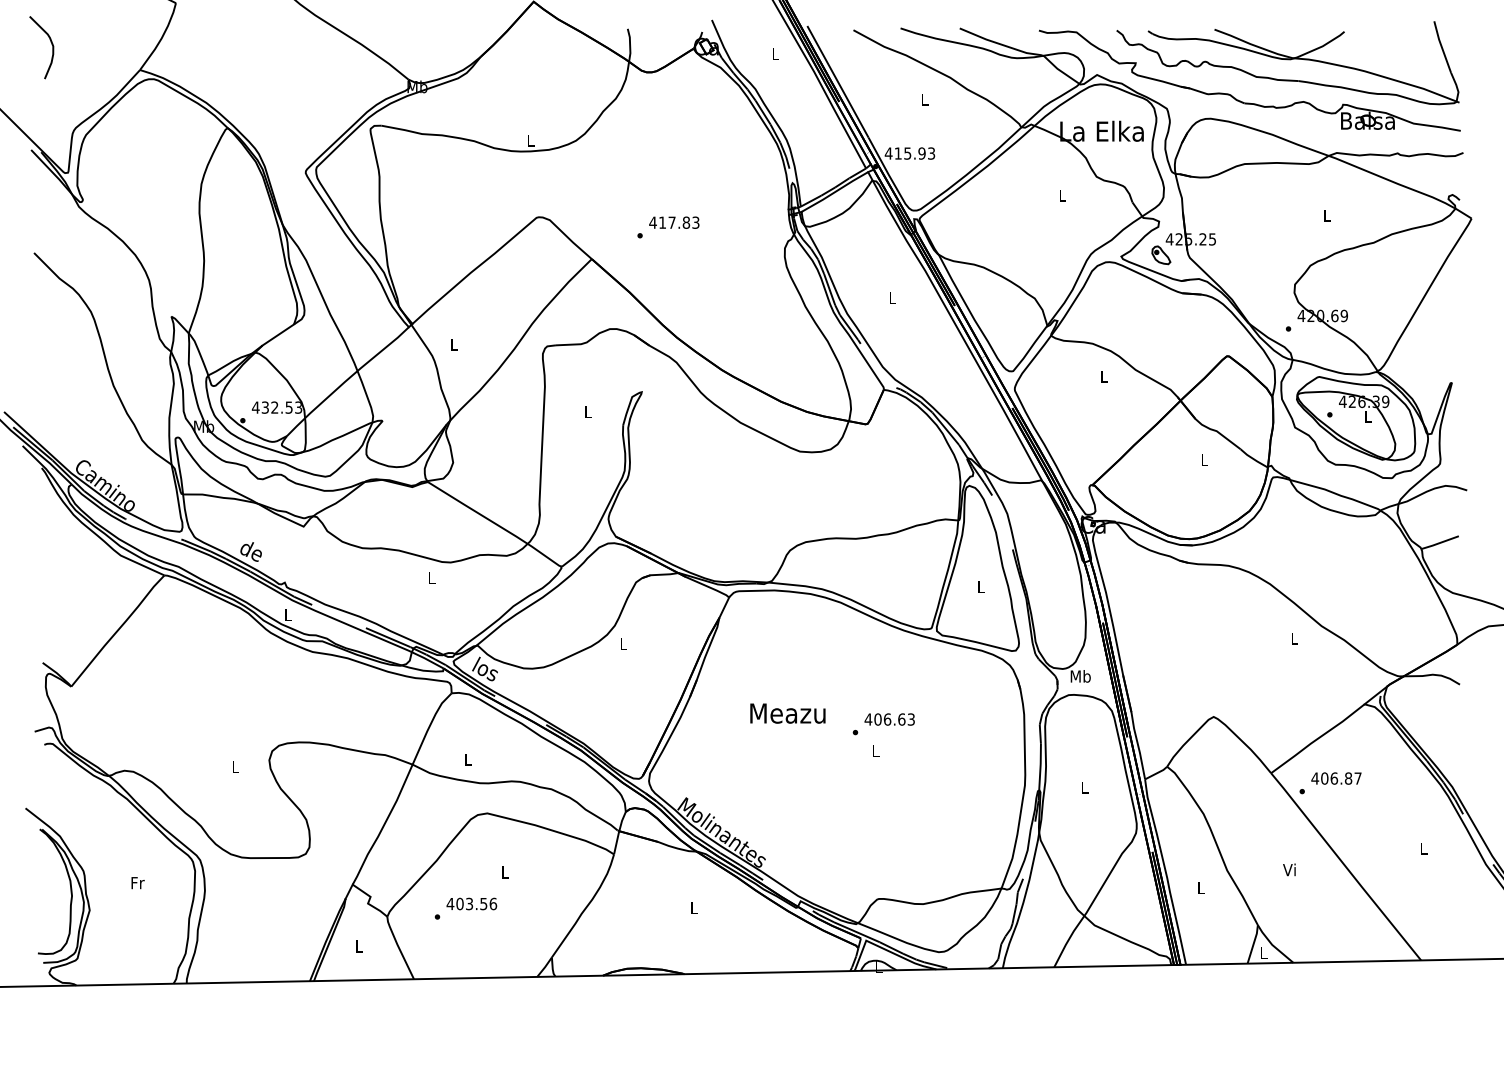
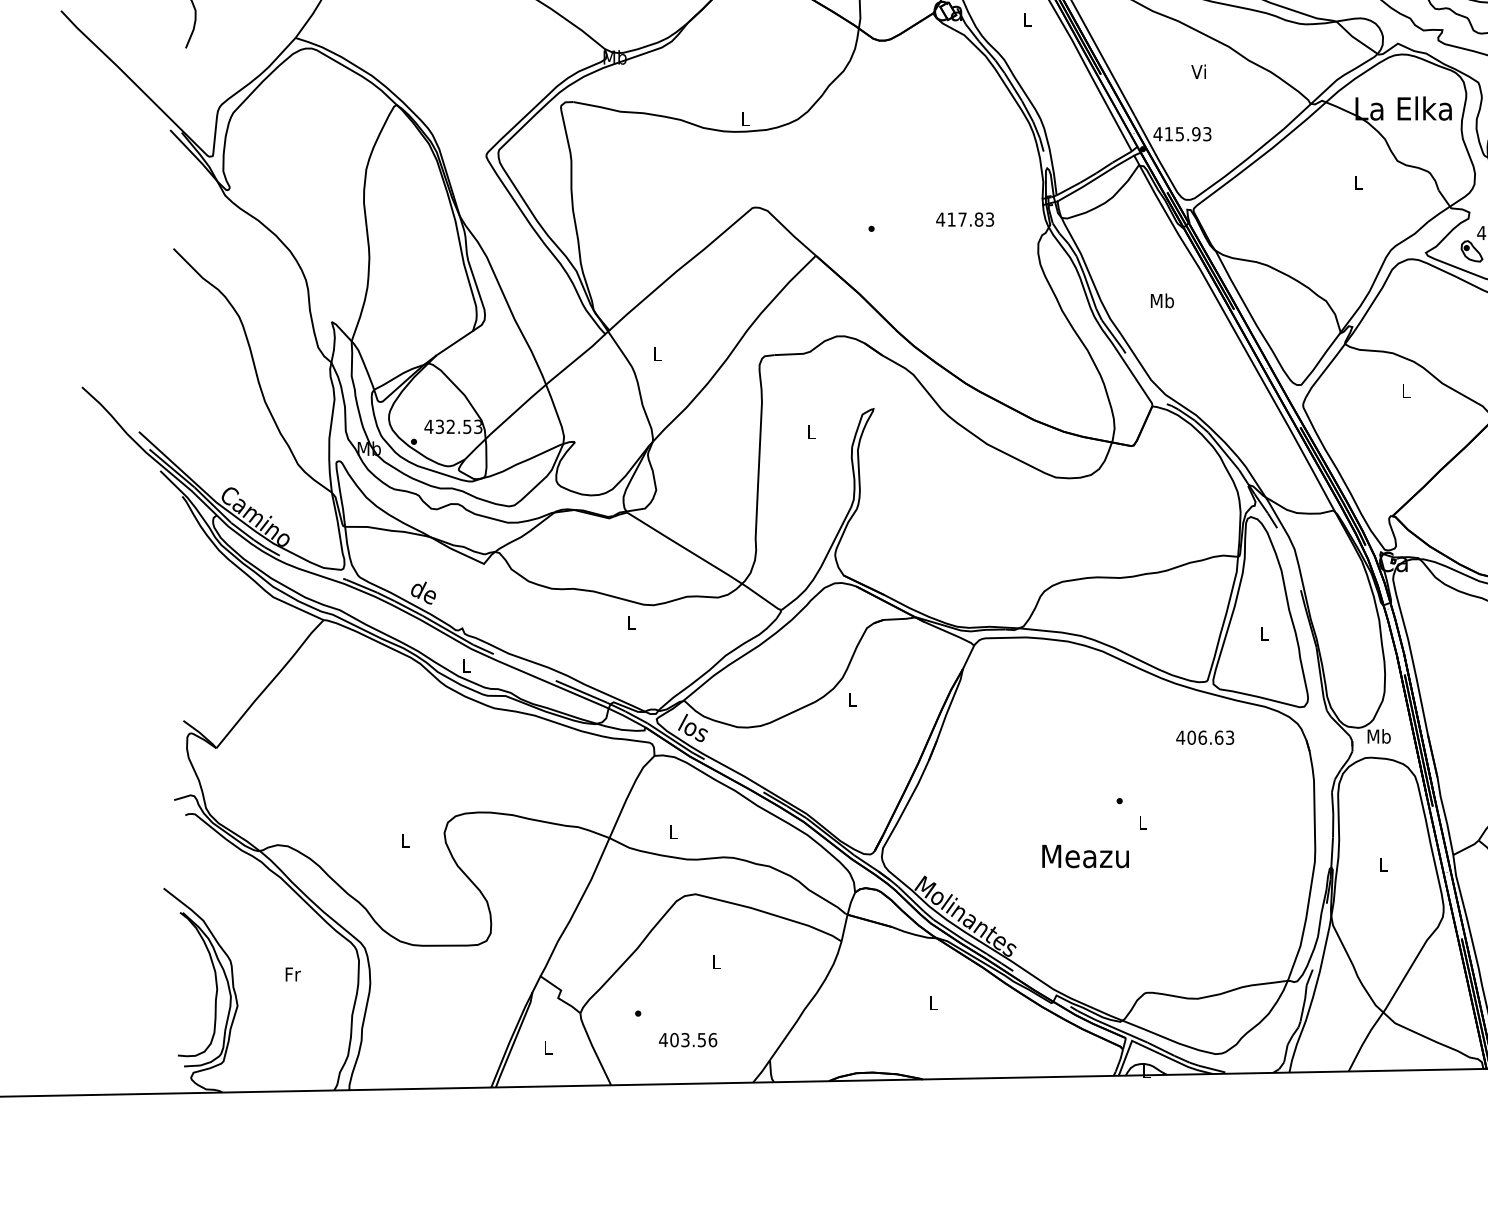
text: (923, 99) -> (1198, 71), L -> Vi
text: (674, 222) -> (965, 219), moved
text: (892, 297) -> (1162, 299), L -> Mb
text: (787, 713) -> (1085, 856), moved
text: (889, 719) -> (1204, 737), moved
text: (471, 903) -> (687, 1039), moved

